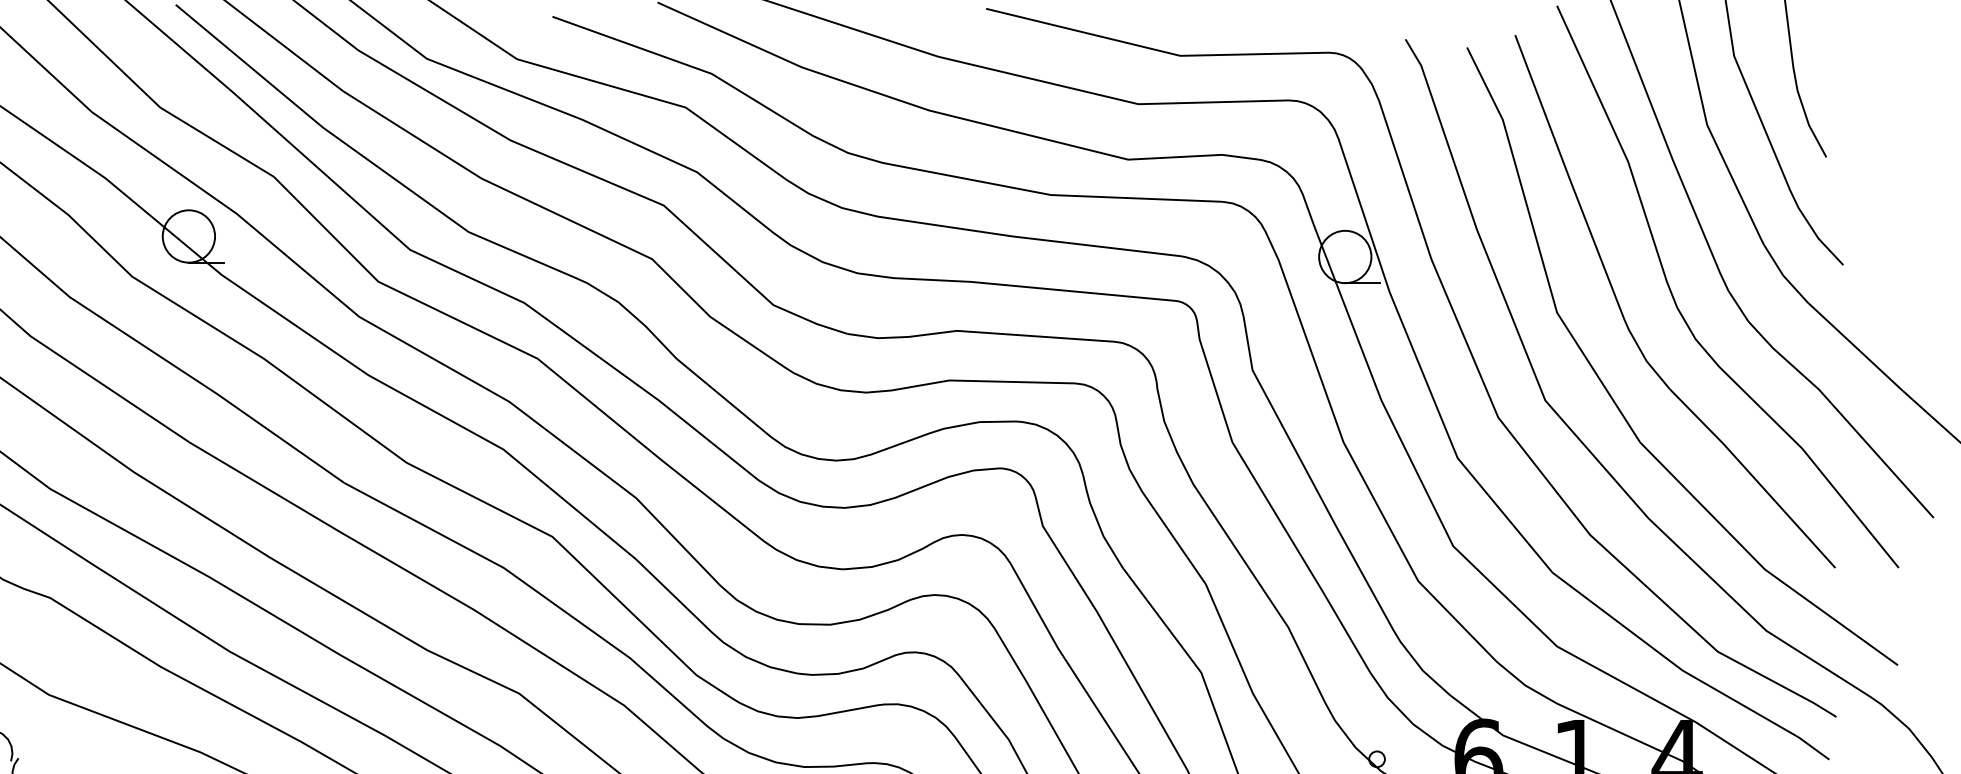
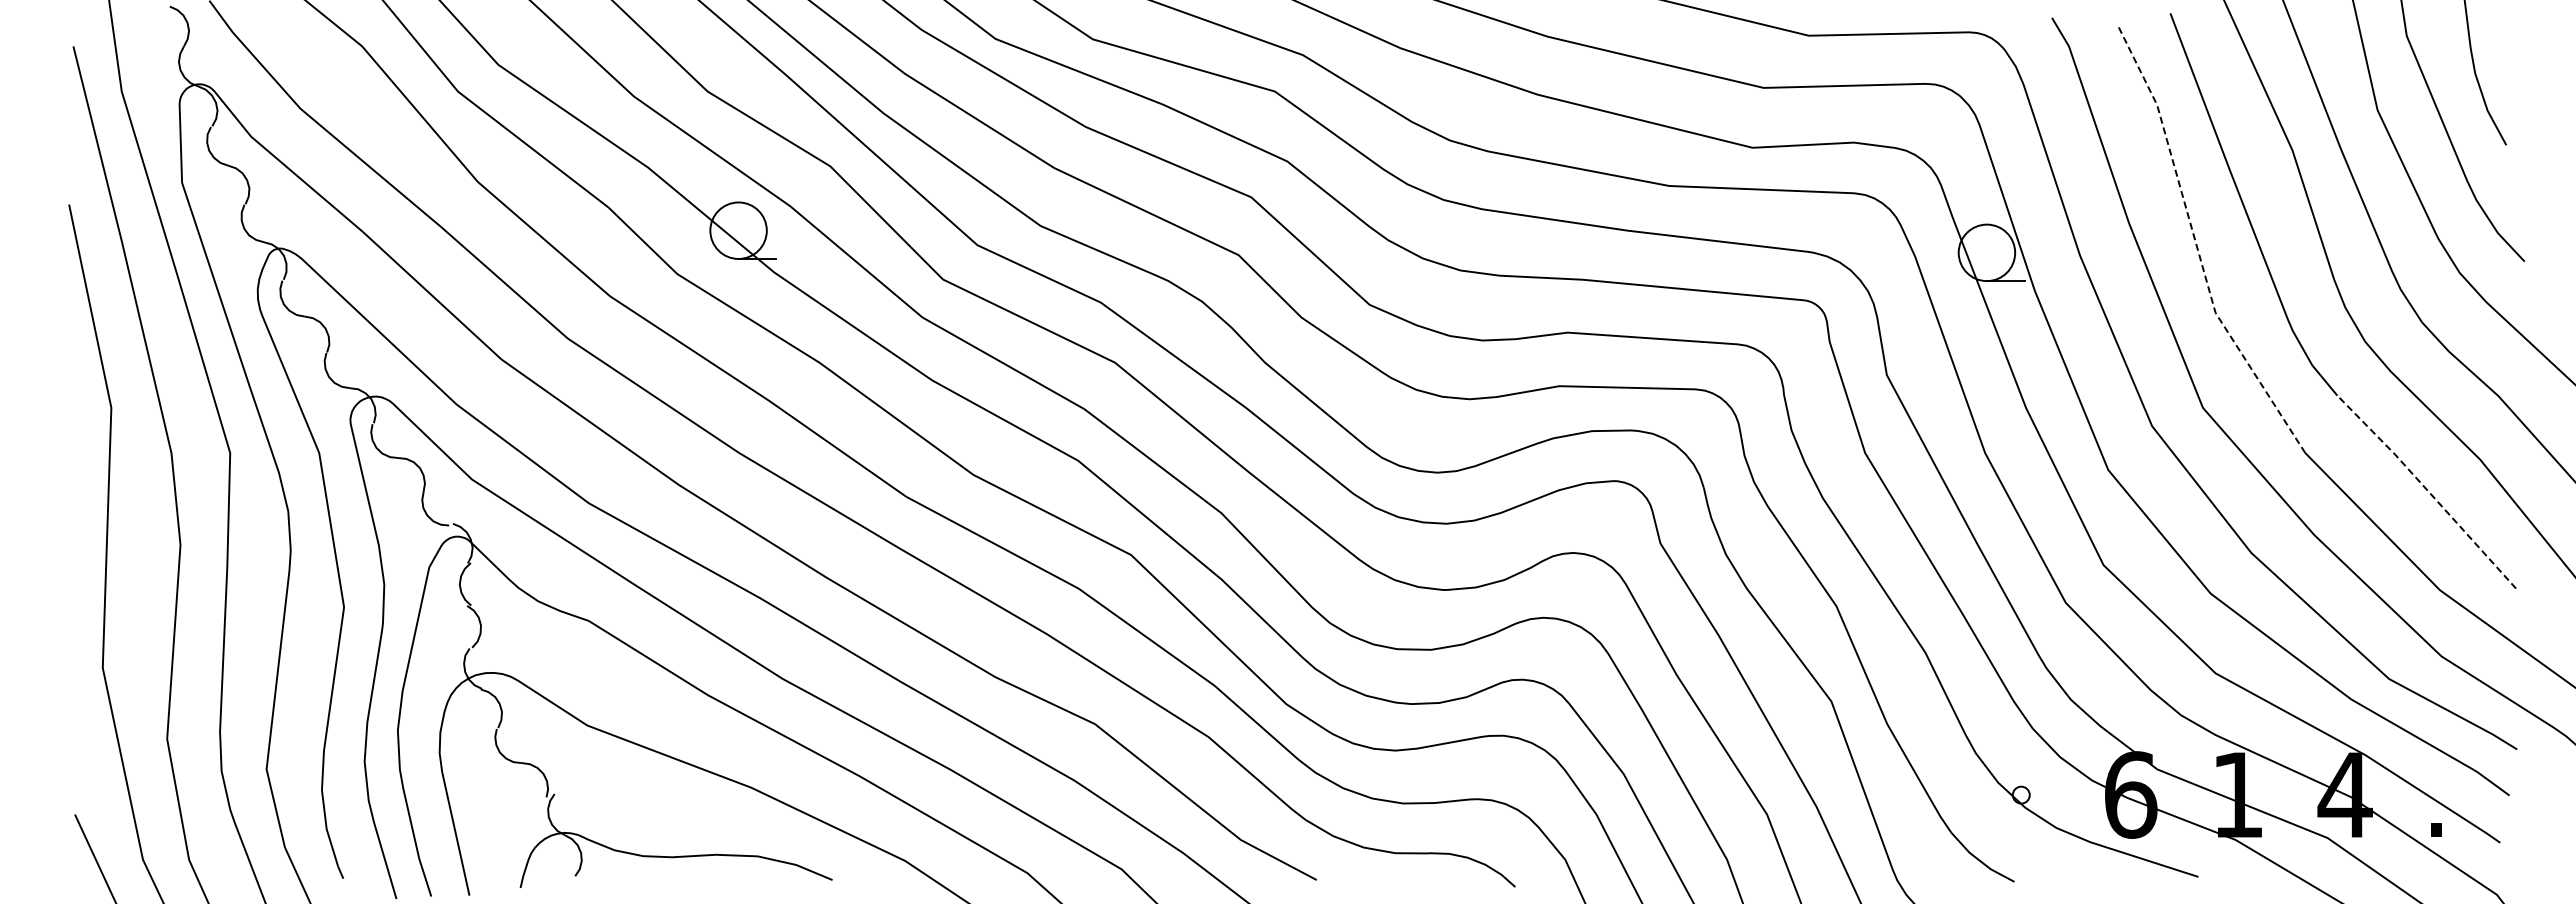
line: (1540, 251) -> (2197, 246), solid -> dashed
line: (1753, 477) -> (2427, 490), solid -> dashed

